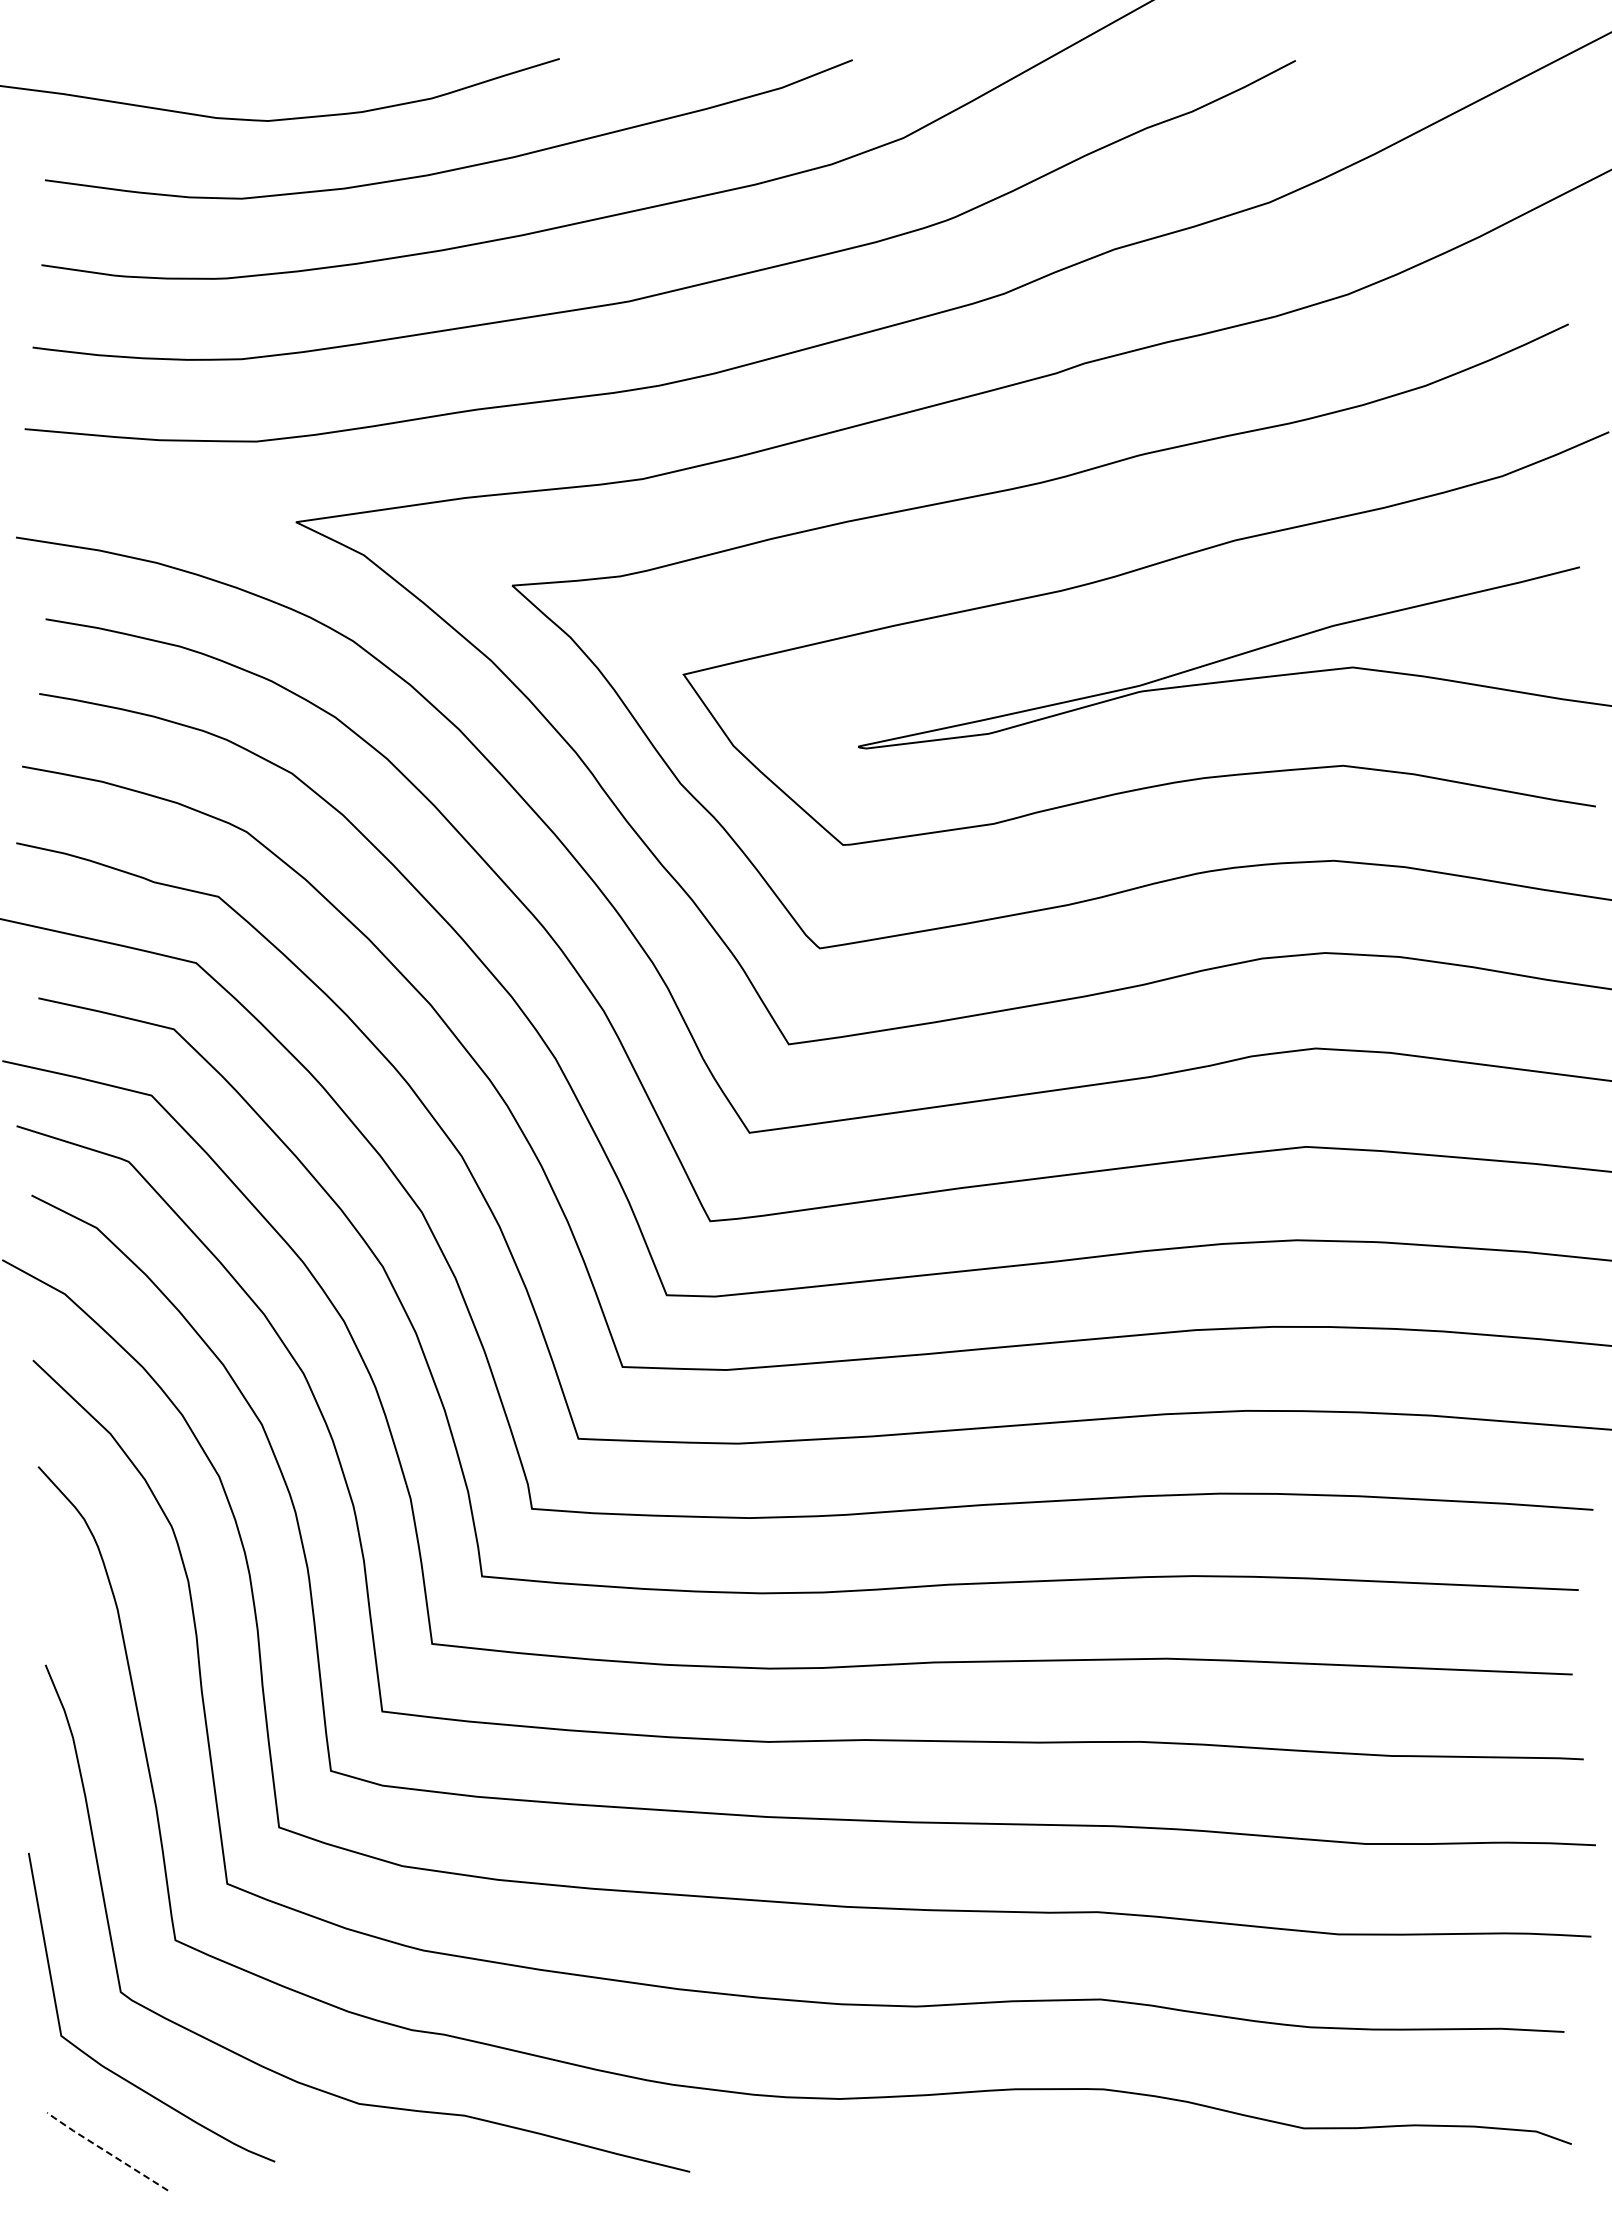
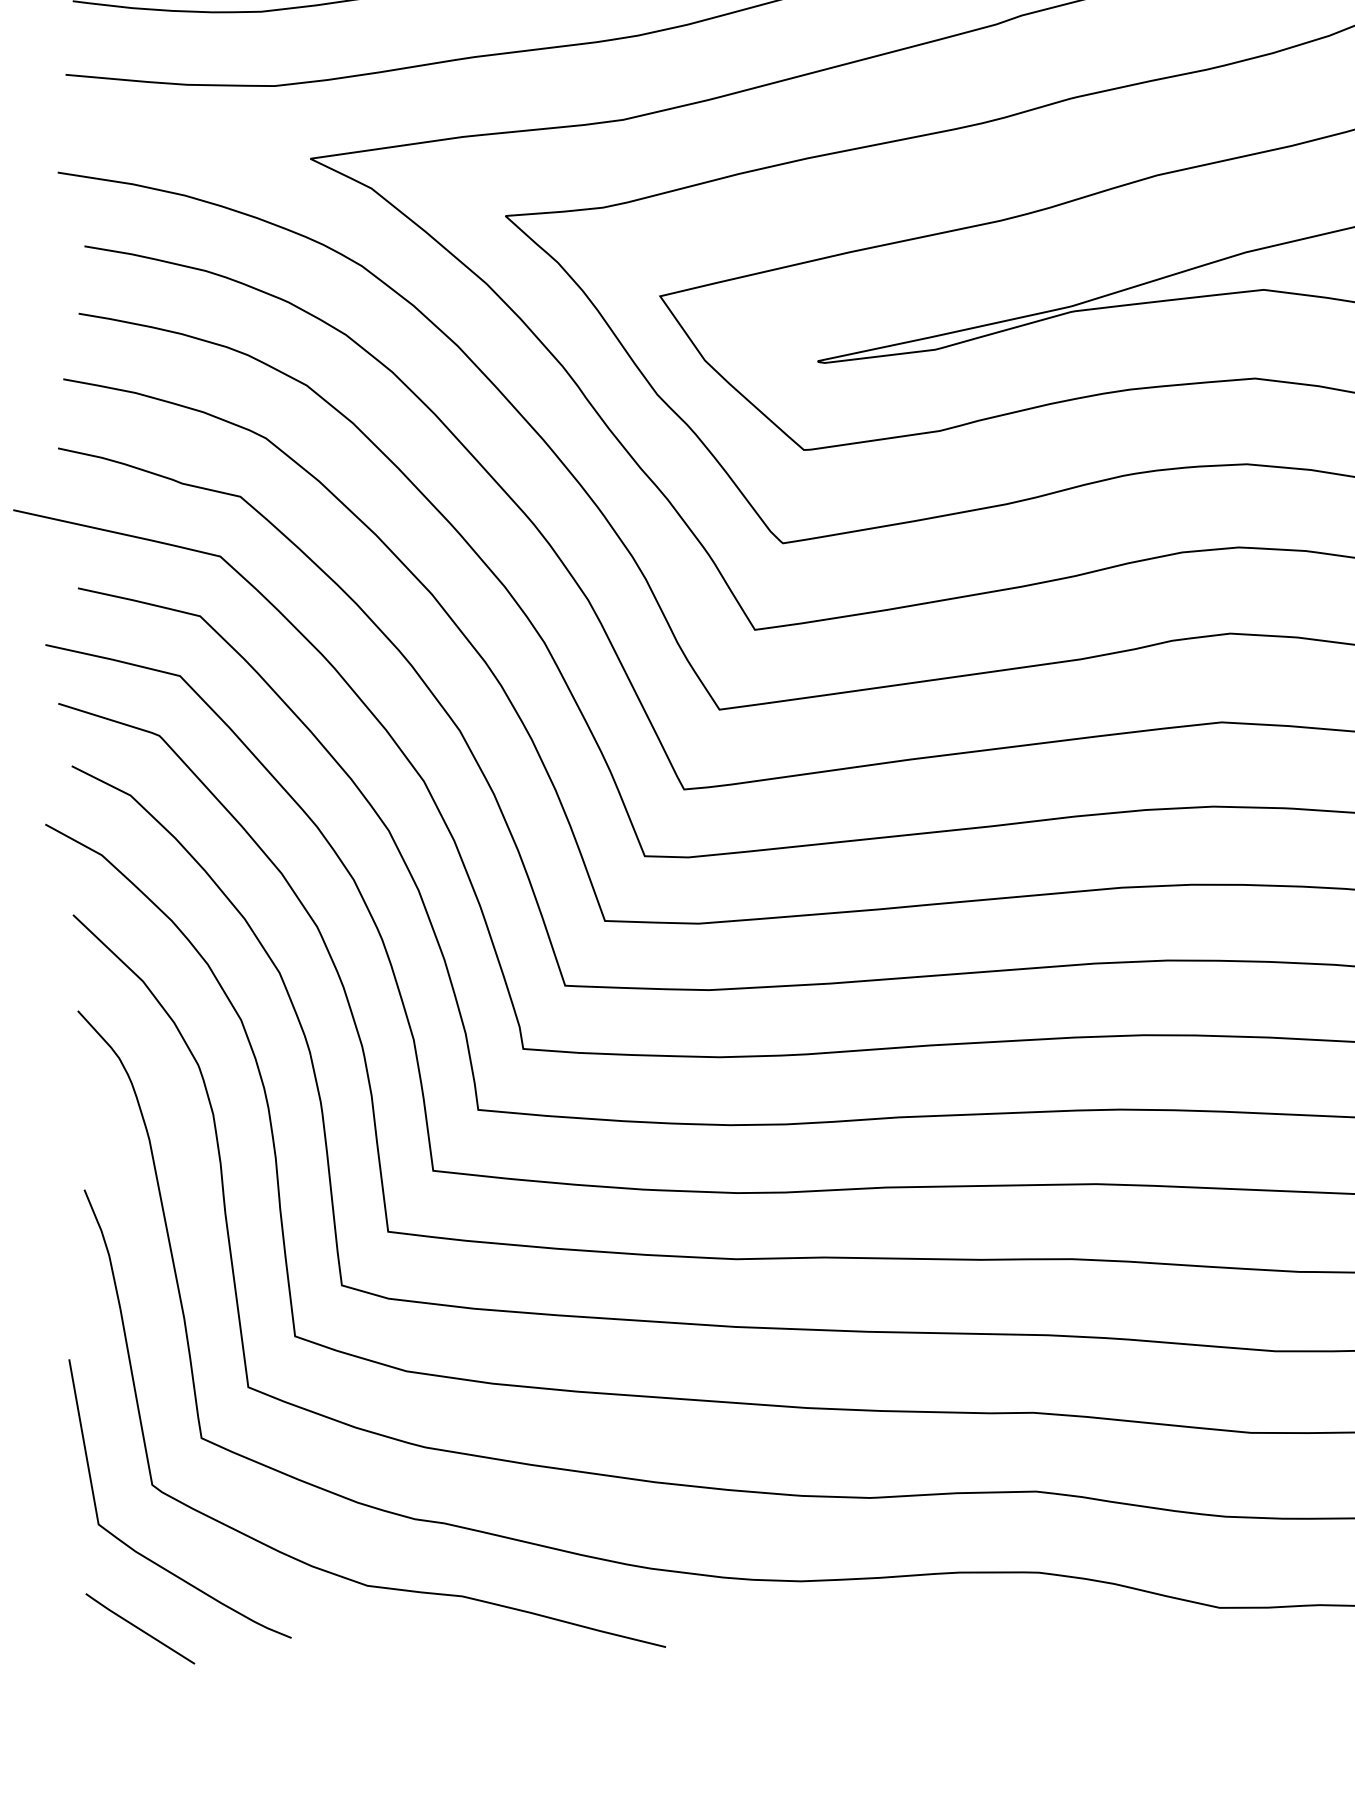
line: (105, 2151) -> (138, 1628), dashed -> solid

